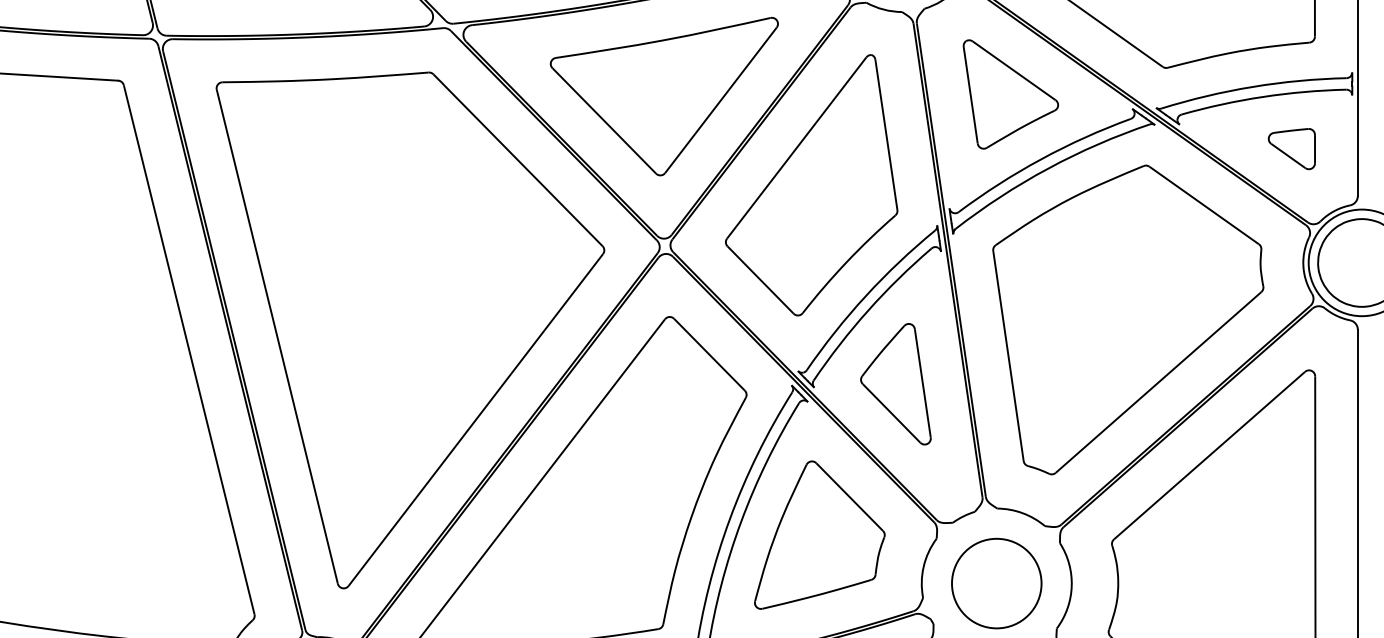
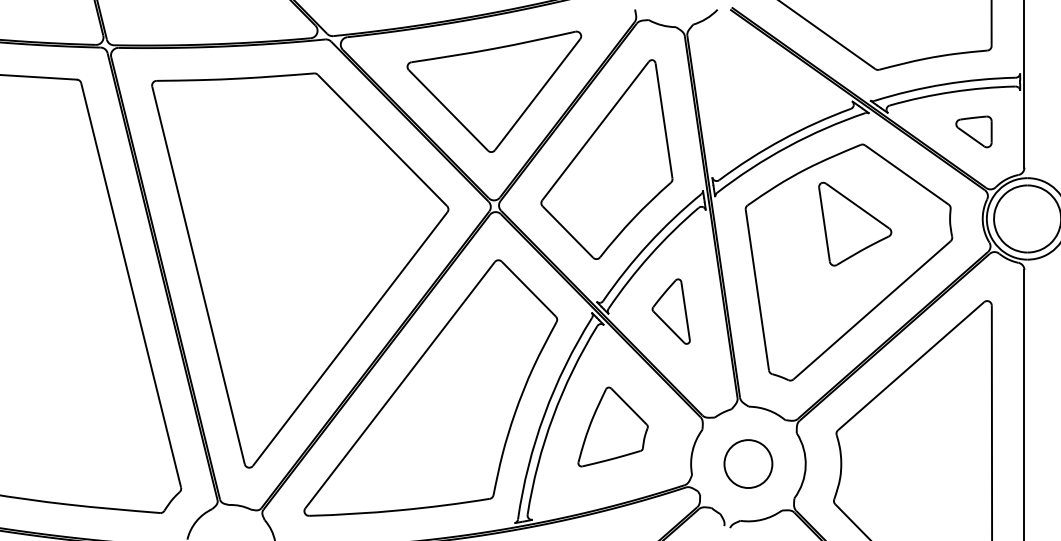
part: (1011, 93) -> (855, 223), moved
part: (894, 384) -> (670, 311), size x0.7
part: (818, 534) -> (612, 426), size x0.7
circle: (996, 582) -> (748, 463), size x0.7

